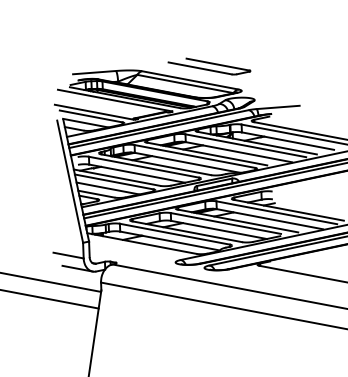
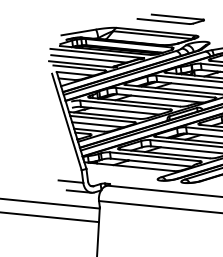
line: (104, 106) -> (89, 59), added

